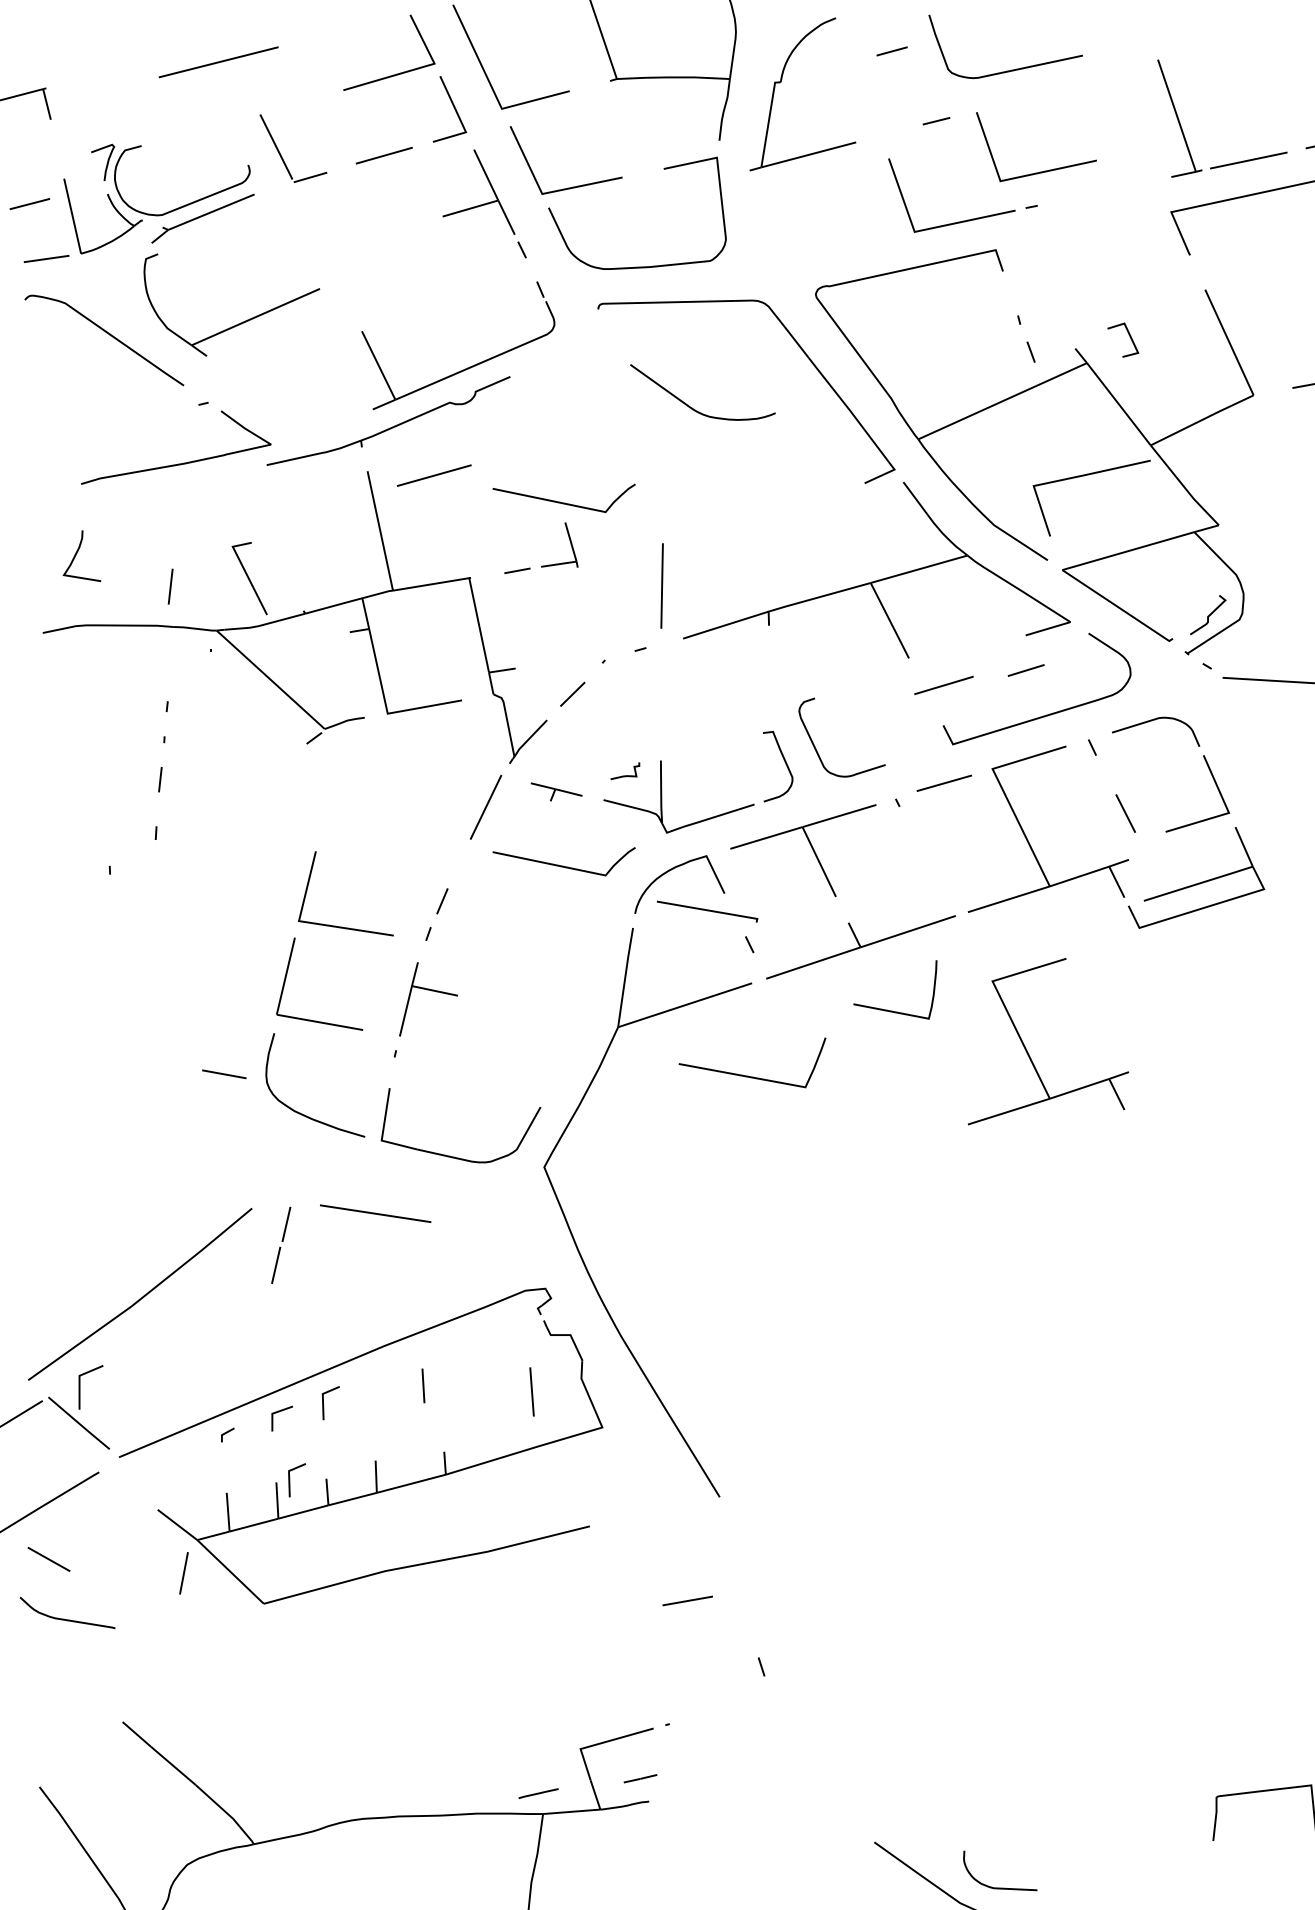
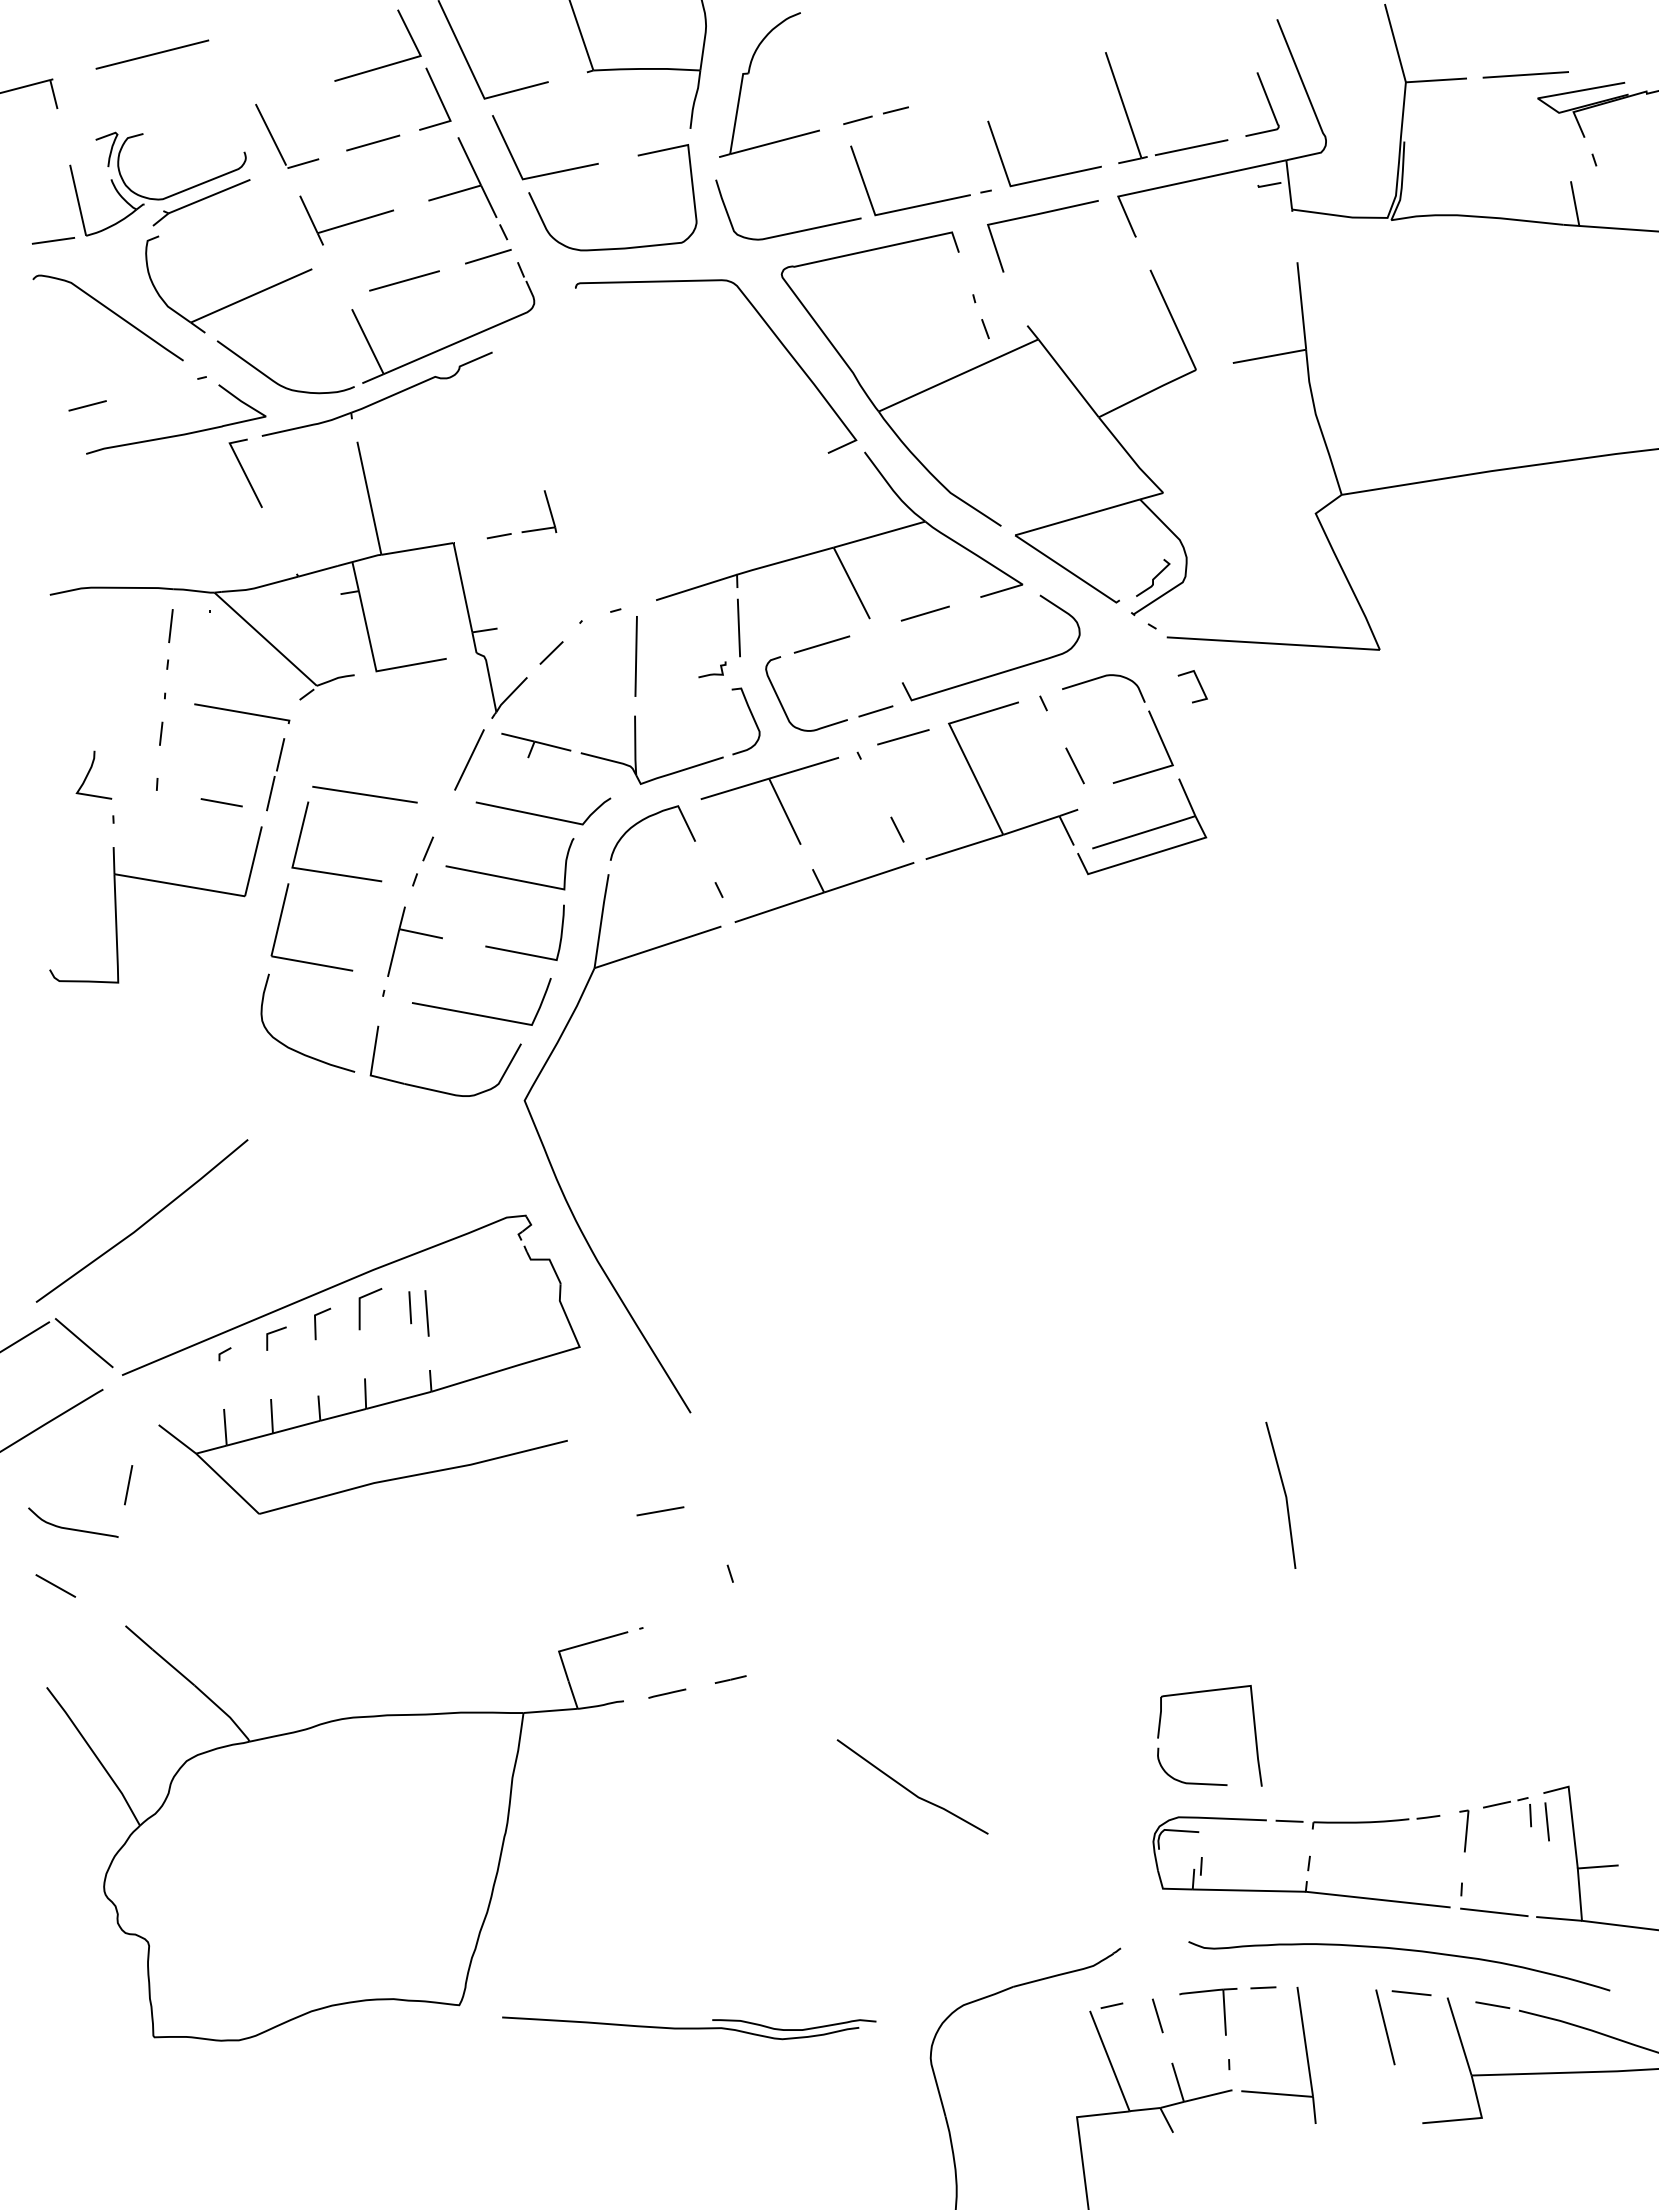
line: (891, 50) -> (857, 119), moved
line: (218, 62) -> (152, 54), moved
curve: (1011, 69) -> (793, 231), moved
line: (1042, 170) -> (1050, 176), moved
line: (29, 203) -> (87, 405), moved
part: (356, 237) -> (346, 220), added
line: (506, 275) -> (488, 256), added
line: (1129, 336) -> (1198, 683), moved
curve: (694, 408) -> (277, 382), moved
line: (434, 475) -> (404, 280), moved
line: (1086, 476) -> (1037, 215), moved
curve: (564, 502) -> (543, 471), removed
curve: (77, 554) -> (89, 773), moved
line: (249, 577) -> (245, 472), moved
line: (661, 586) -> (635, 656), moved
line: (170, 587) -> (170, 626), moved
line: (966, 652) -> (924, 613), added
line: (770, 667) -> (738, 627), added
line: (1025, 670) -> (875, 711), moved
line: (943, 685) -> (821, 644), moved
curve: (625, 775) -> (712, 673), moved
part: (556, 792) -> (536, 745), size x1.43
line: (938, 880) -> (897, 829), added
line: (707, 911) -> (242, 713), moved
curve: (523, 930) -> (504, 876), added
part: (160, 937) -> (161, 883), added
curve: (888, 1009) -> (518, 951), moved
part: (1027, 1050) -> (982, 990), removed
line: (224, 1074) -> (221, 802), moved
line: (746, 1075) -> (476, 1013), moved
line: (375, 1213) -> (364, 794), moved
part: (281, 1245) -> (275, 774), moved
line: (80, 1387) -> (360, 1309), moved
line: (531, 1392) -> (426, 1313), moved
line: (290, 1479) -> (284, 1396), removed
line: (48, 1558) -> (55, 1585), moved
line: (183, 1573) -> (128, 1485), moved
line: (640, 1778) -> (730, 1679), moved
line: (538, 1793) -> (667, 1693), moved
curve: (1000, 1887) -> (1192, 1782), moved

